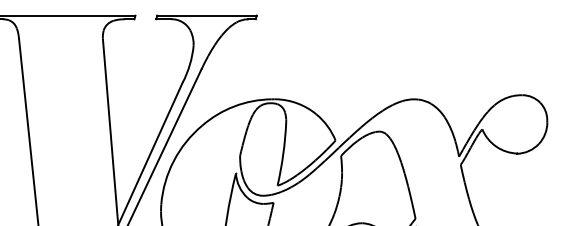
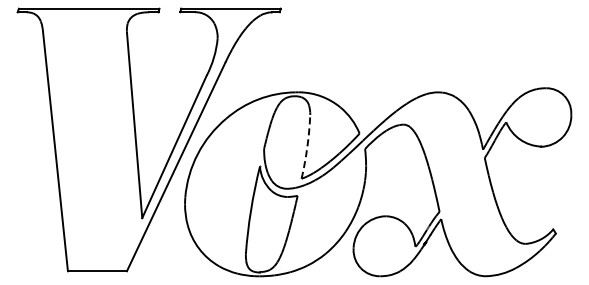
arc: (283, 154) -> (307, 147), solid -> dashed

